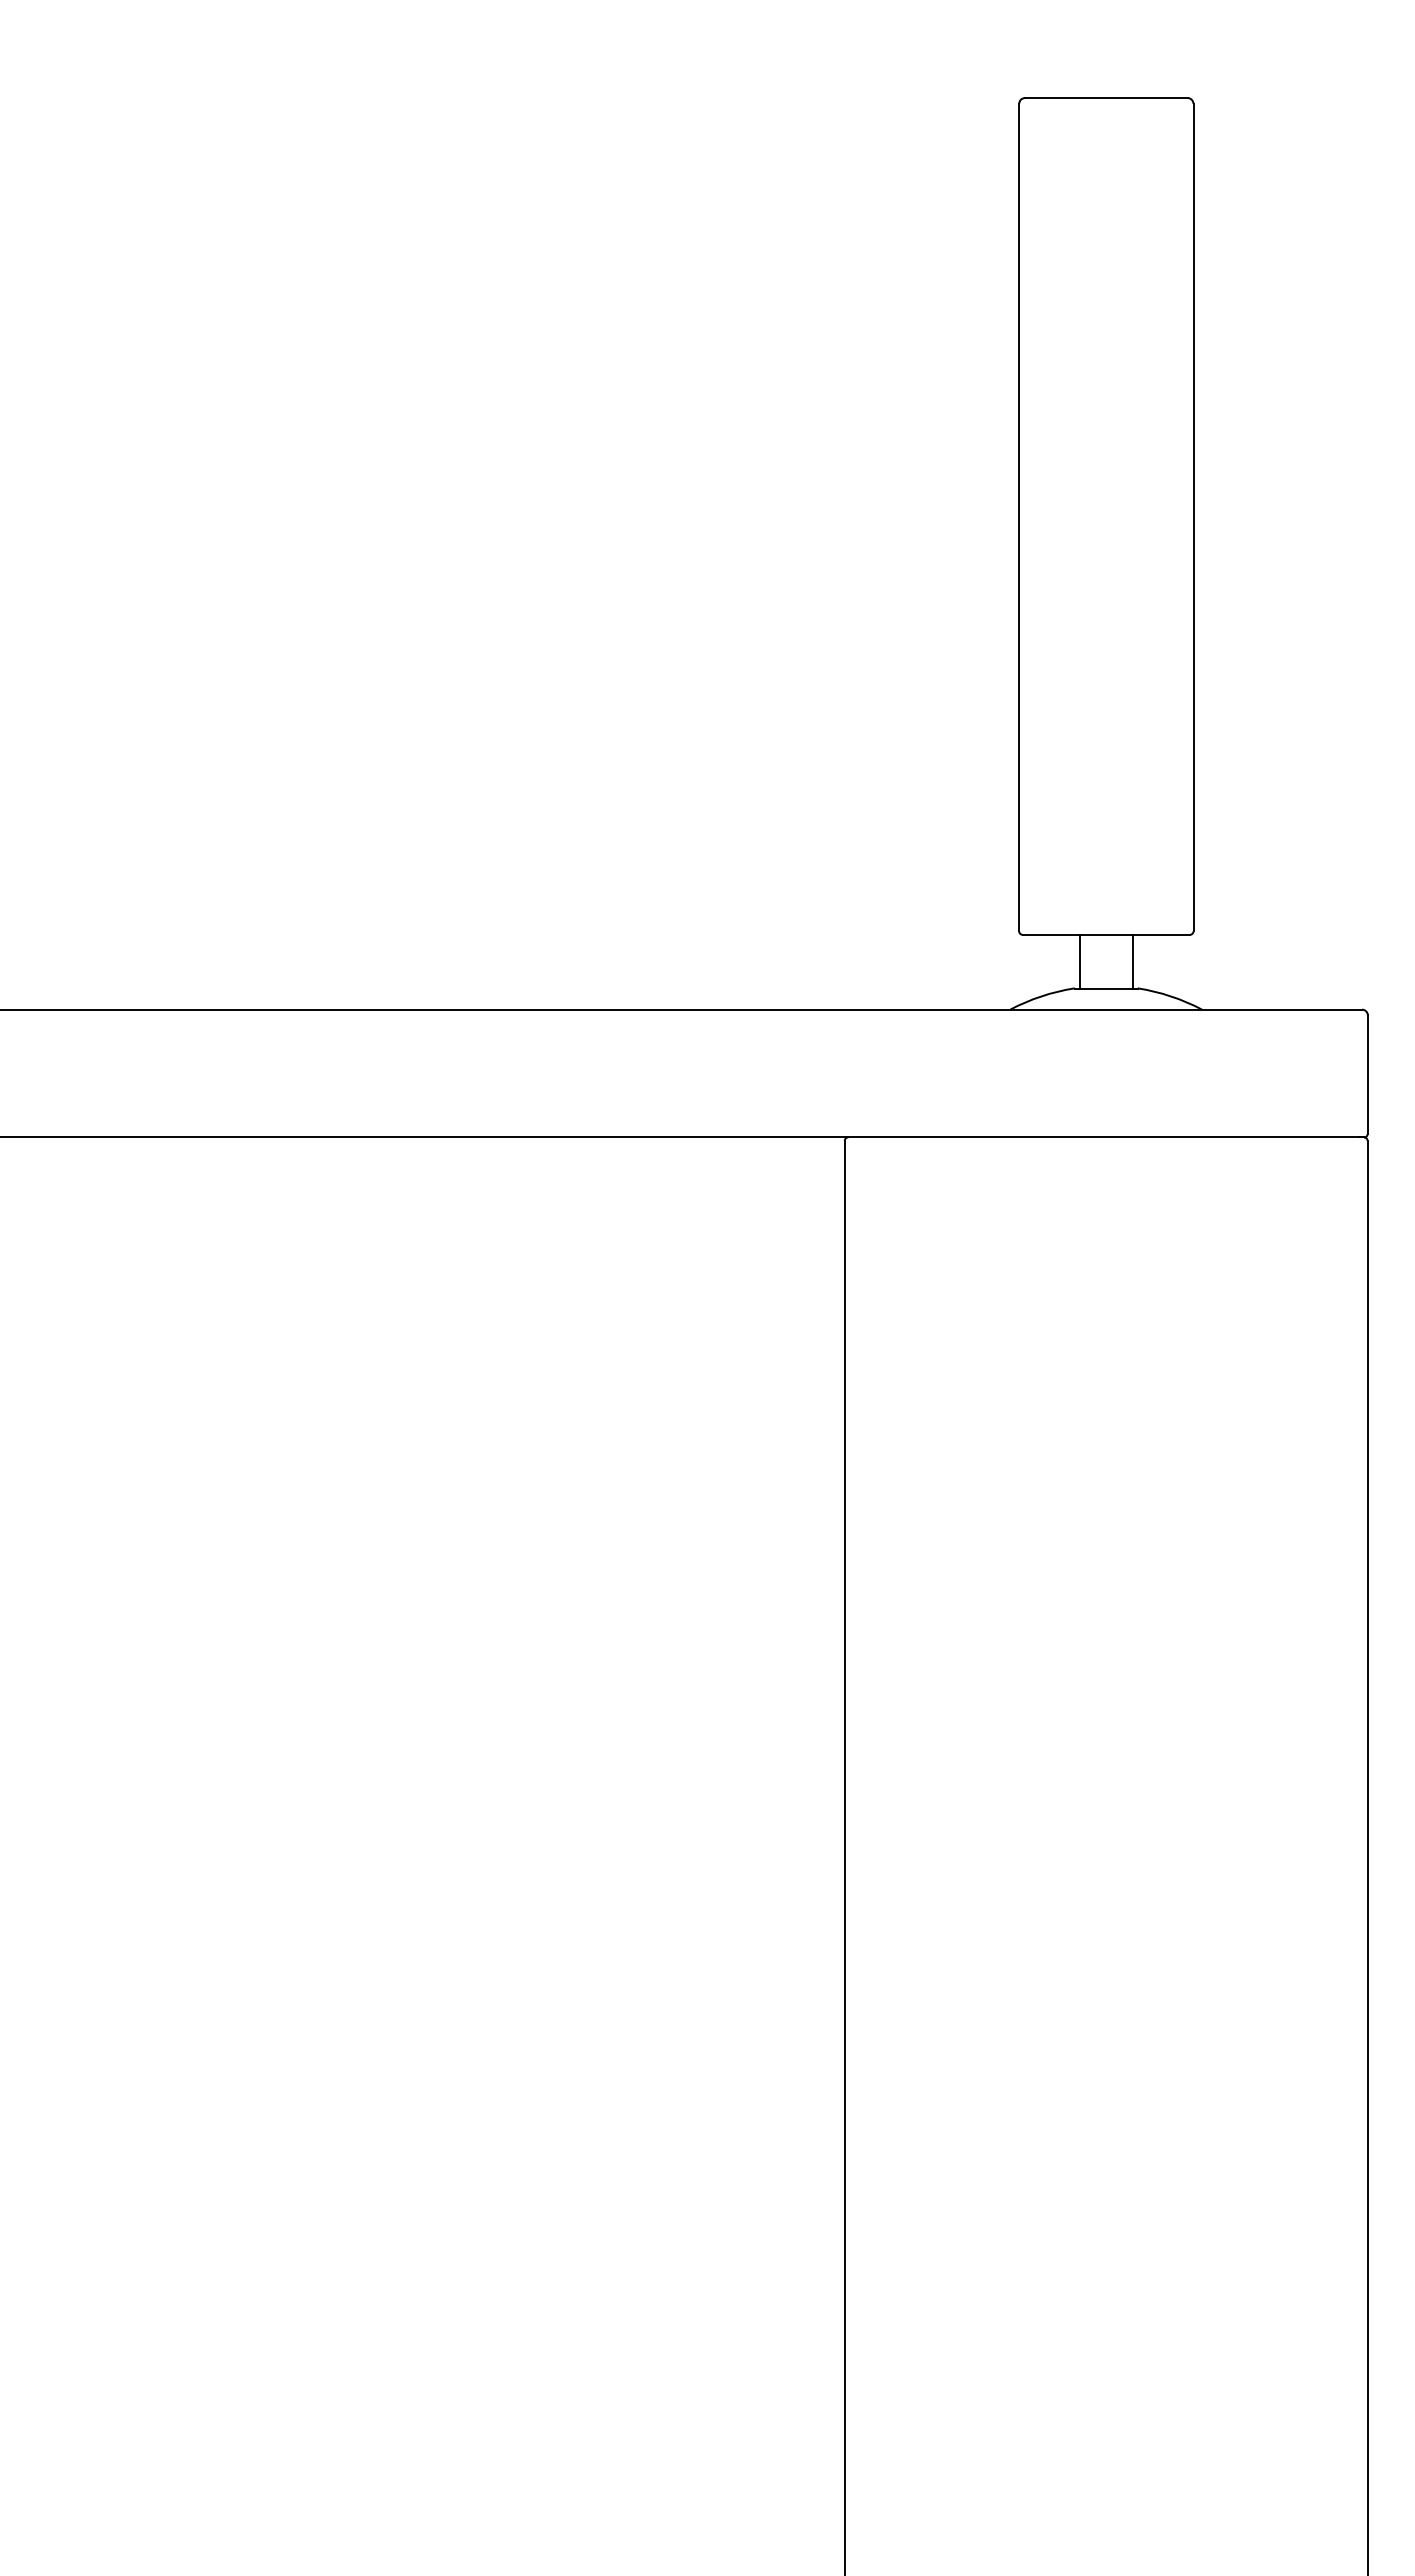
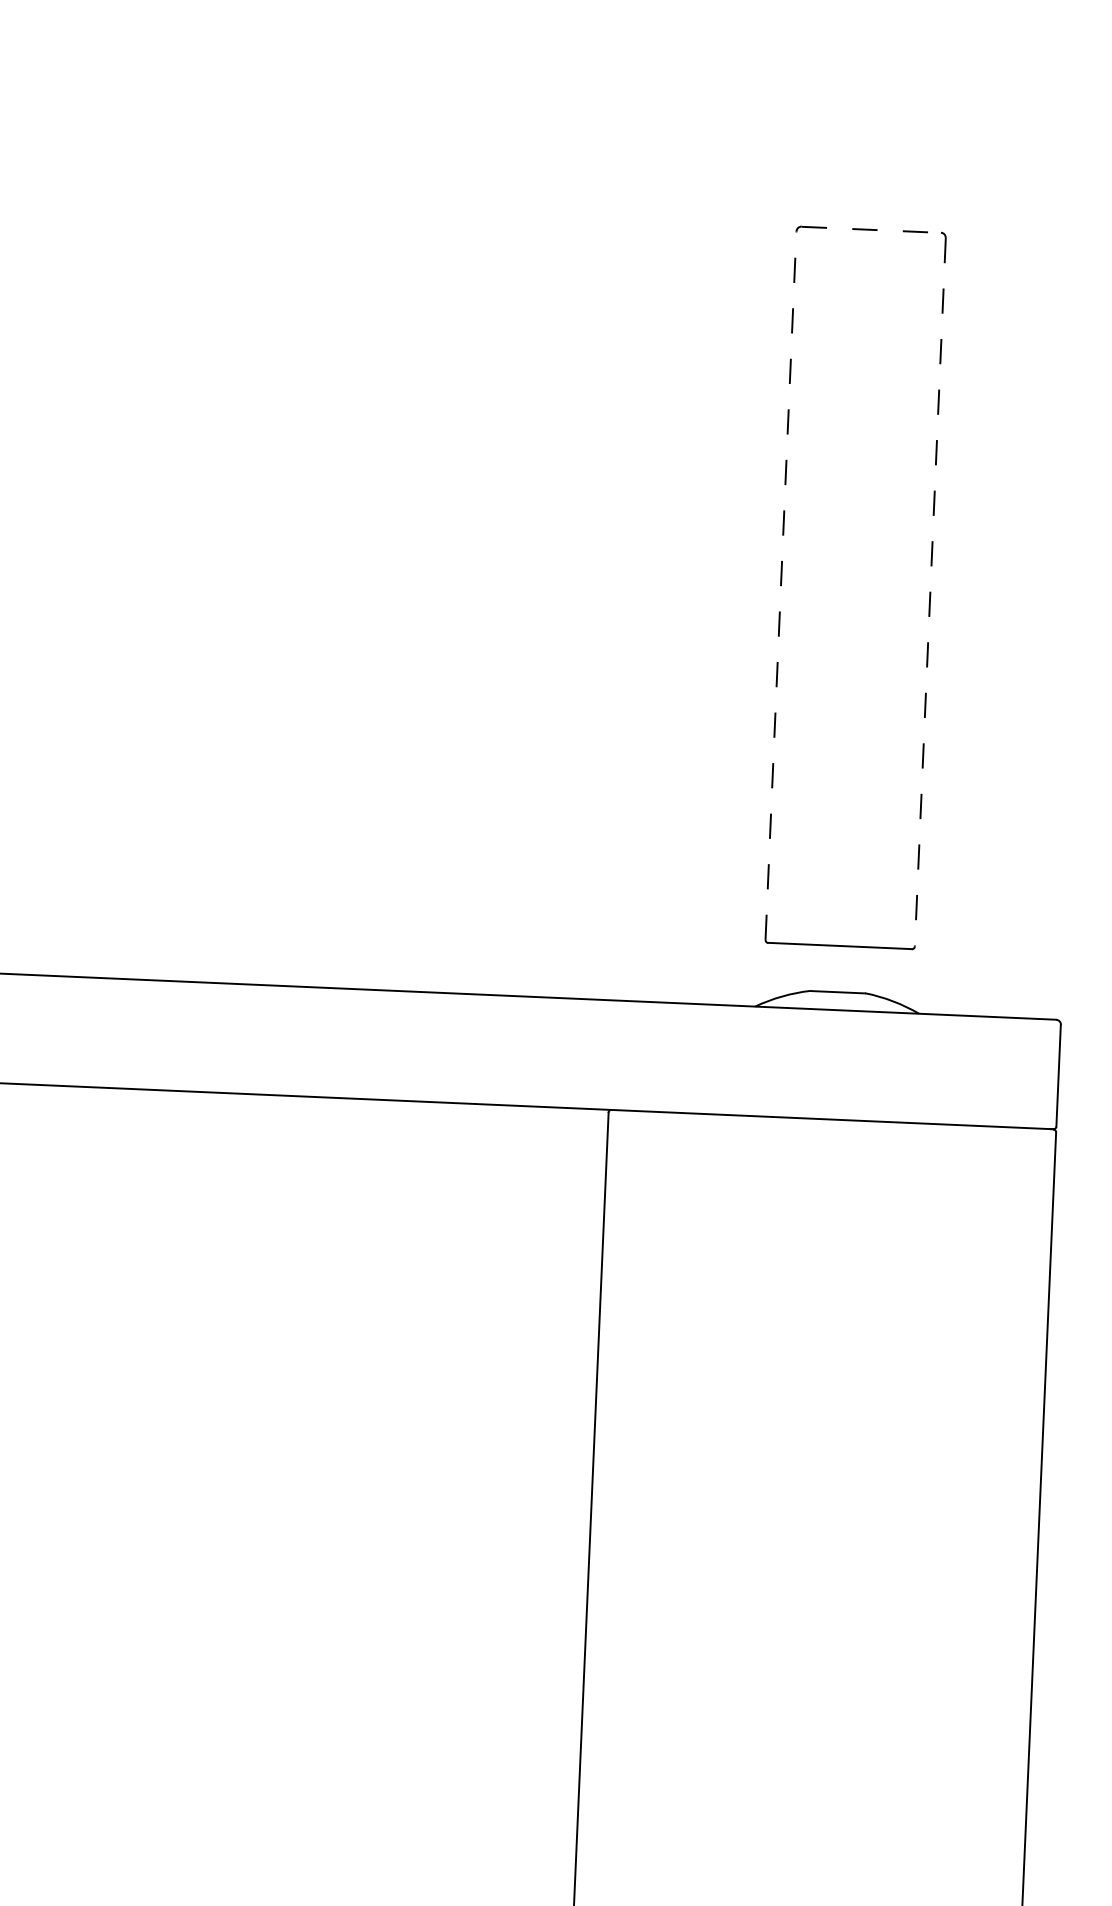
line: (1106, 98) -> (871, 230), solid -> dashed
line: (1019, 517) -> (781, 585), solid -> dashed
line: (1193, 517) -> (930, 592), solid -> dashed
line: (1079, 961) -> (816, 968), removed
line: (1133, 961) -> (862, 970), removed

